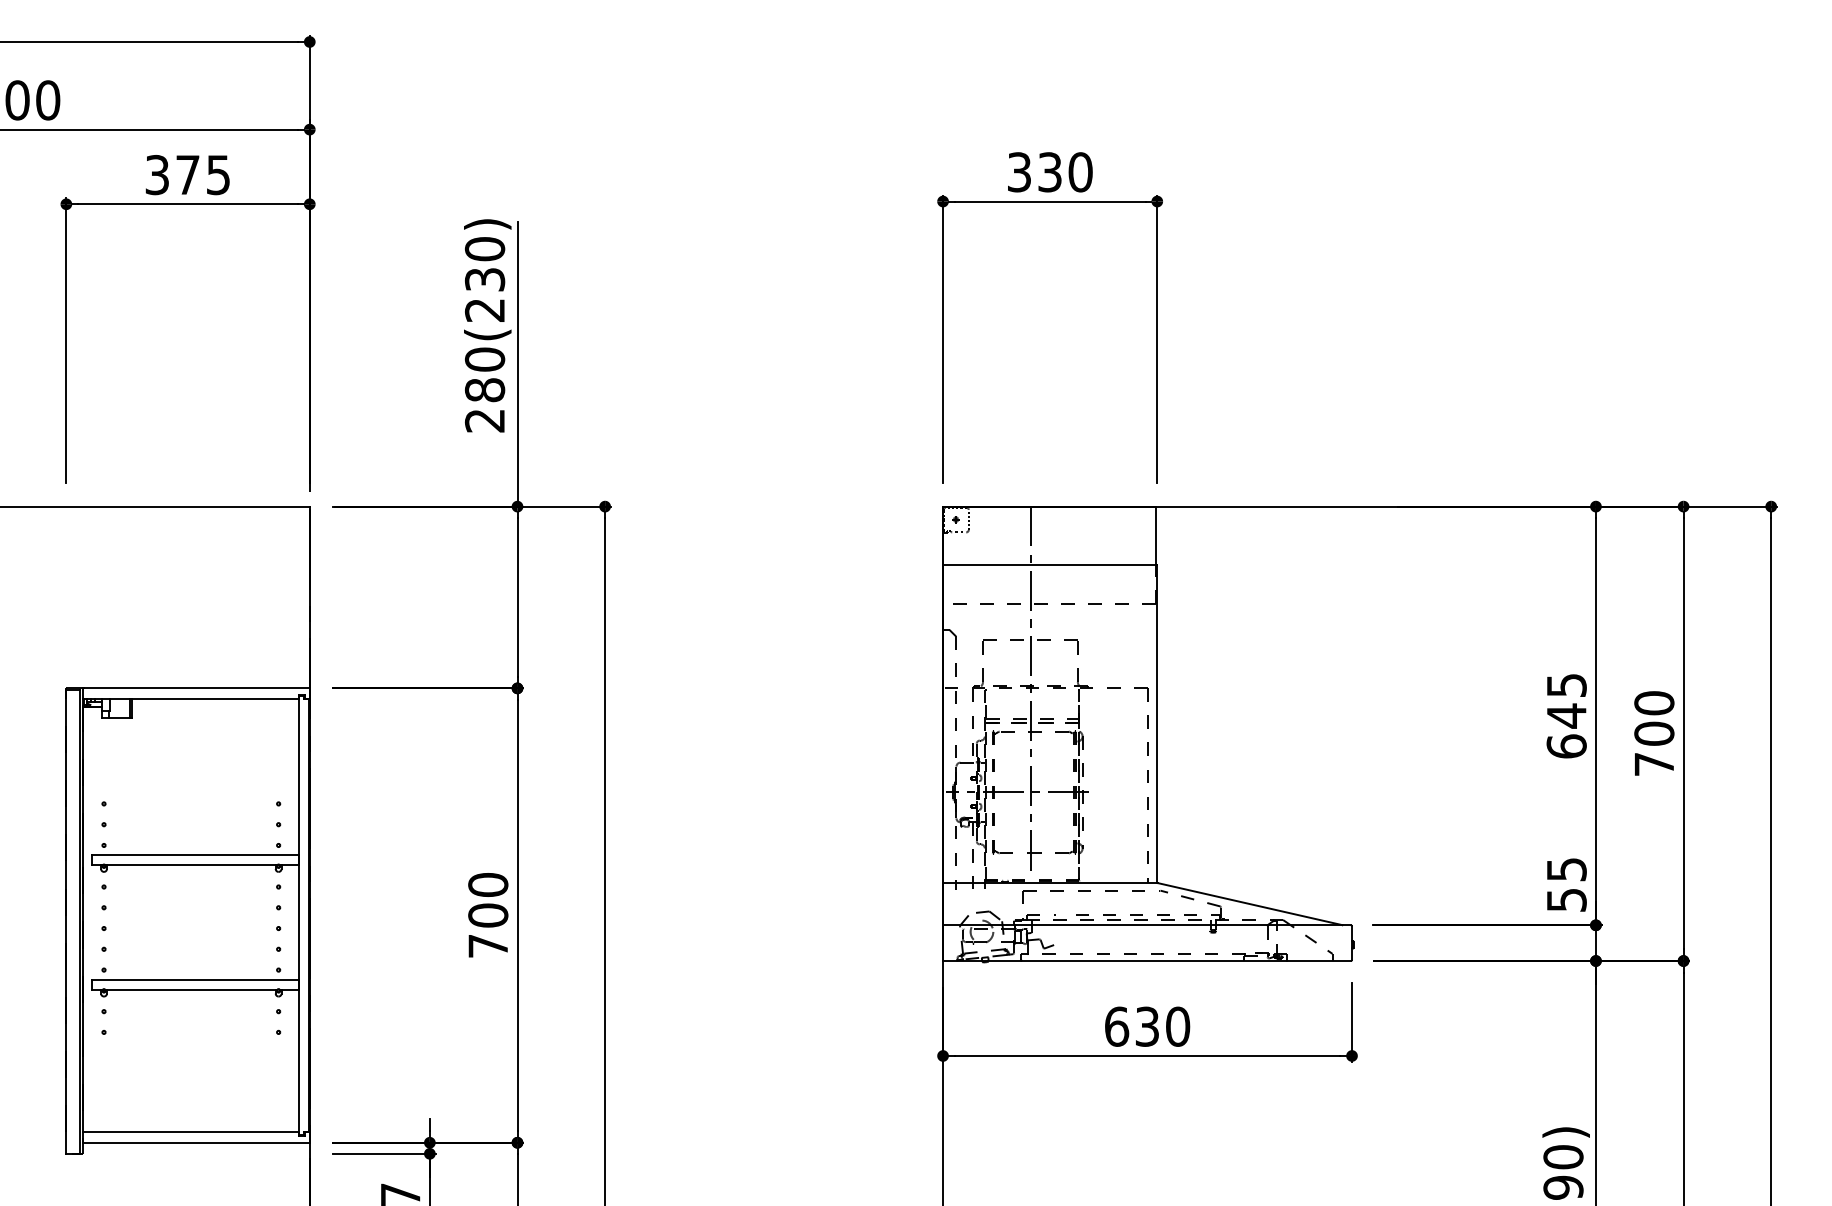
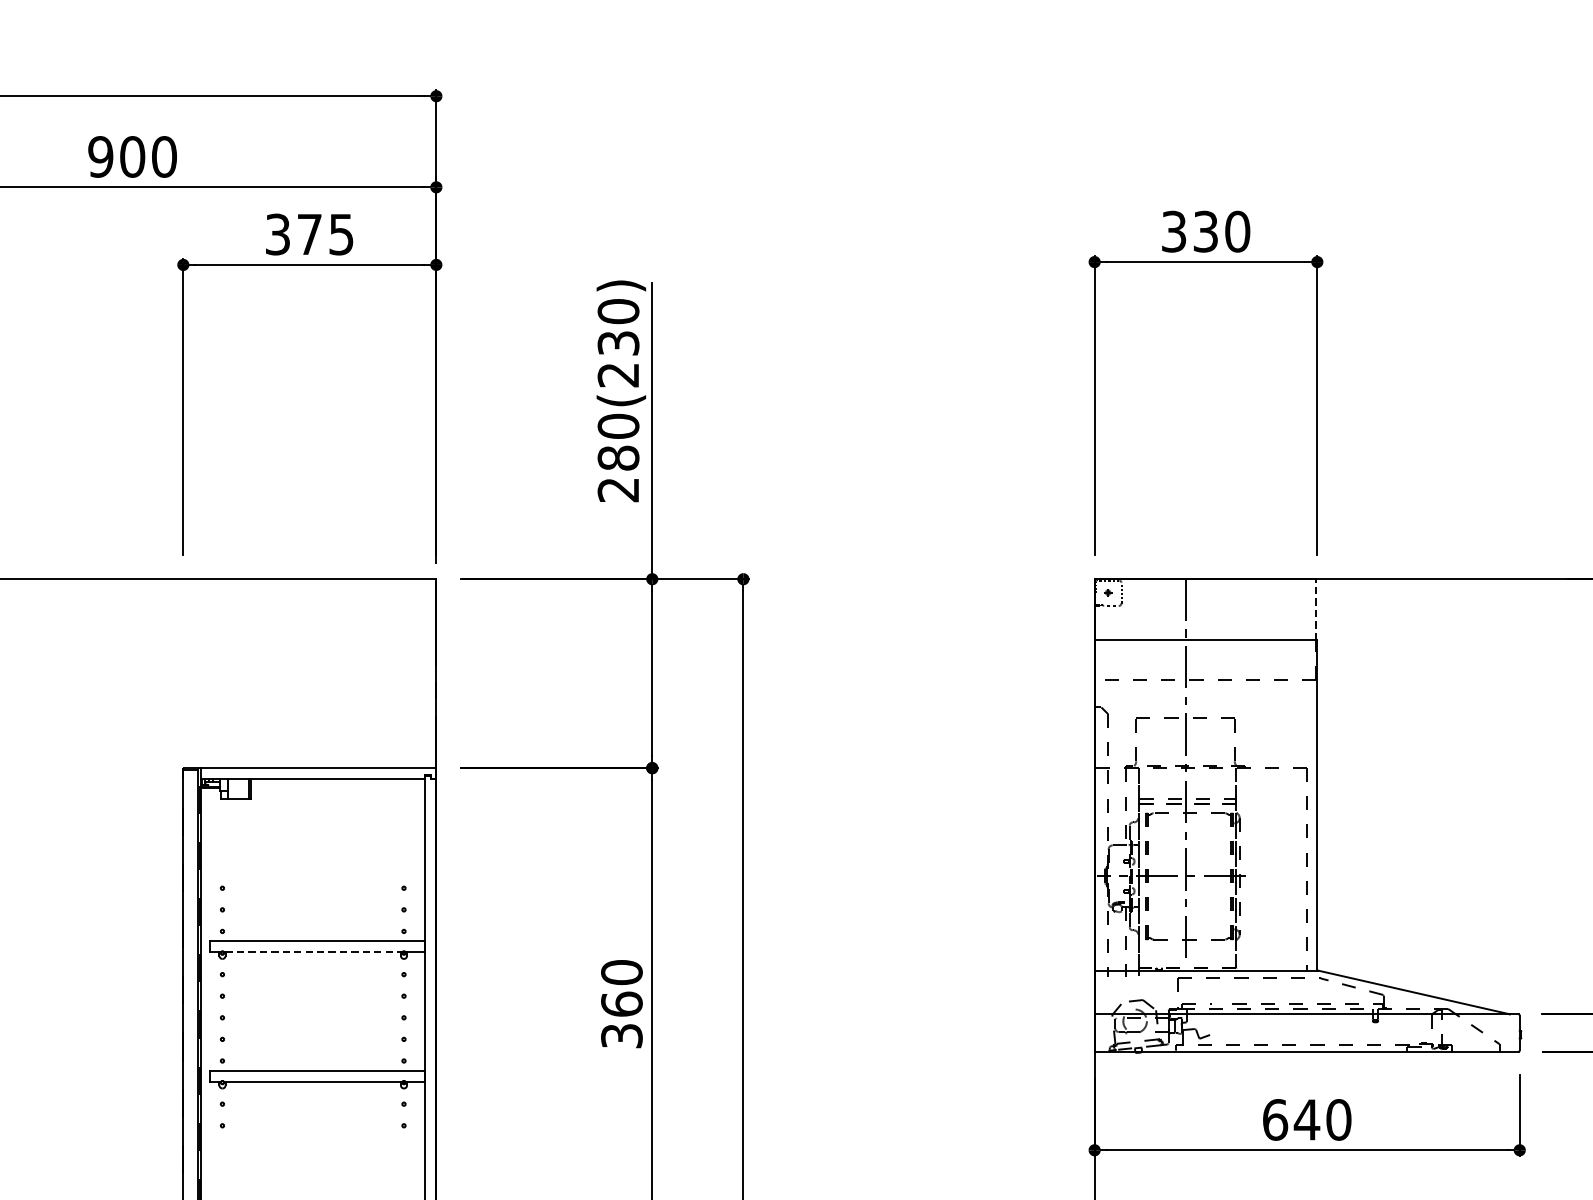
line: (1155, 535) -> (1315, 609), solid -> dashed
line: (191, 865) -> (313, 952), solid -> dashed
text: (488, 930) -> (622, 1019), 700 -> 360
text: (1147, 1026) -> (1307, 1119), 630 -> 640

